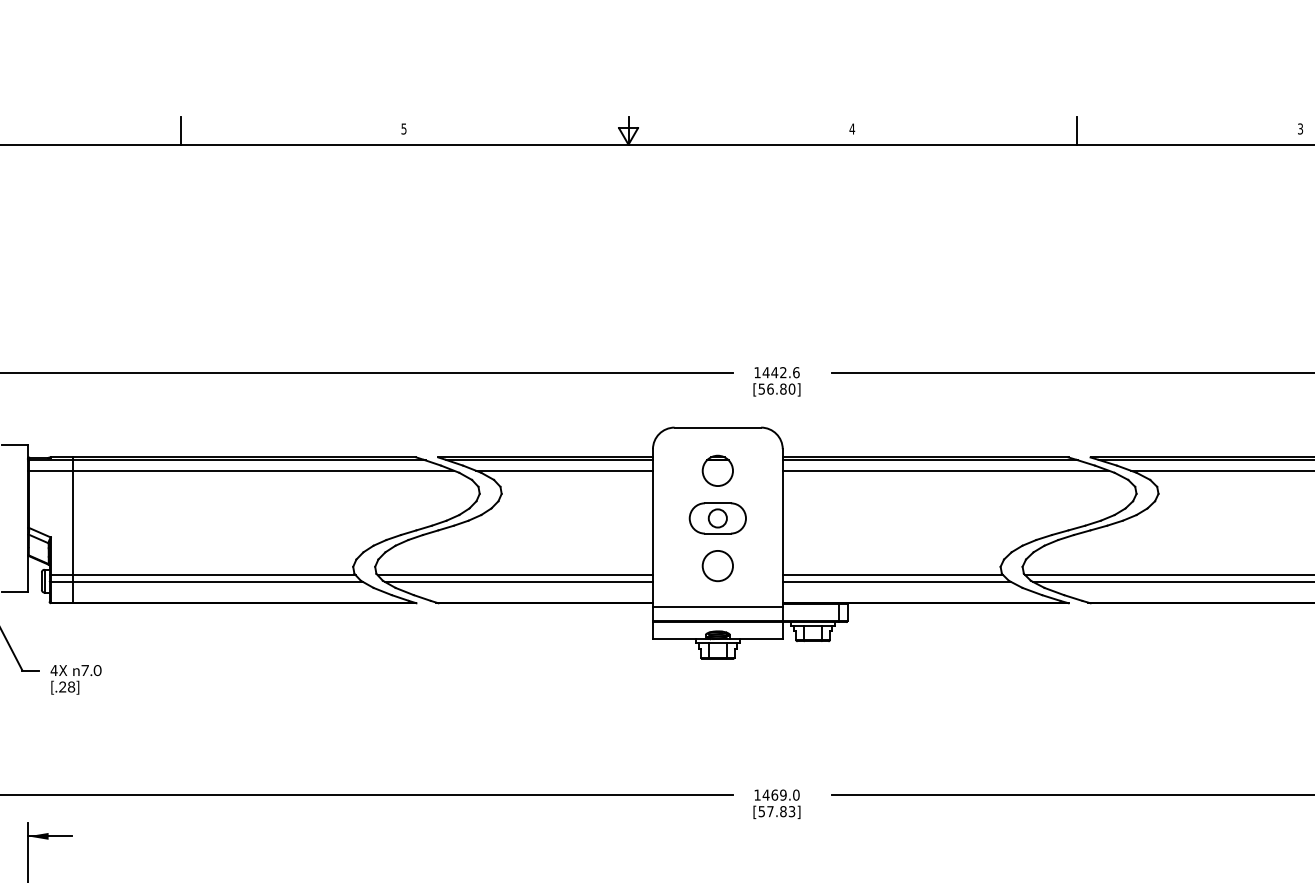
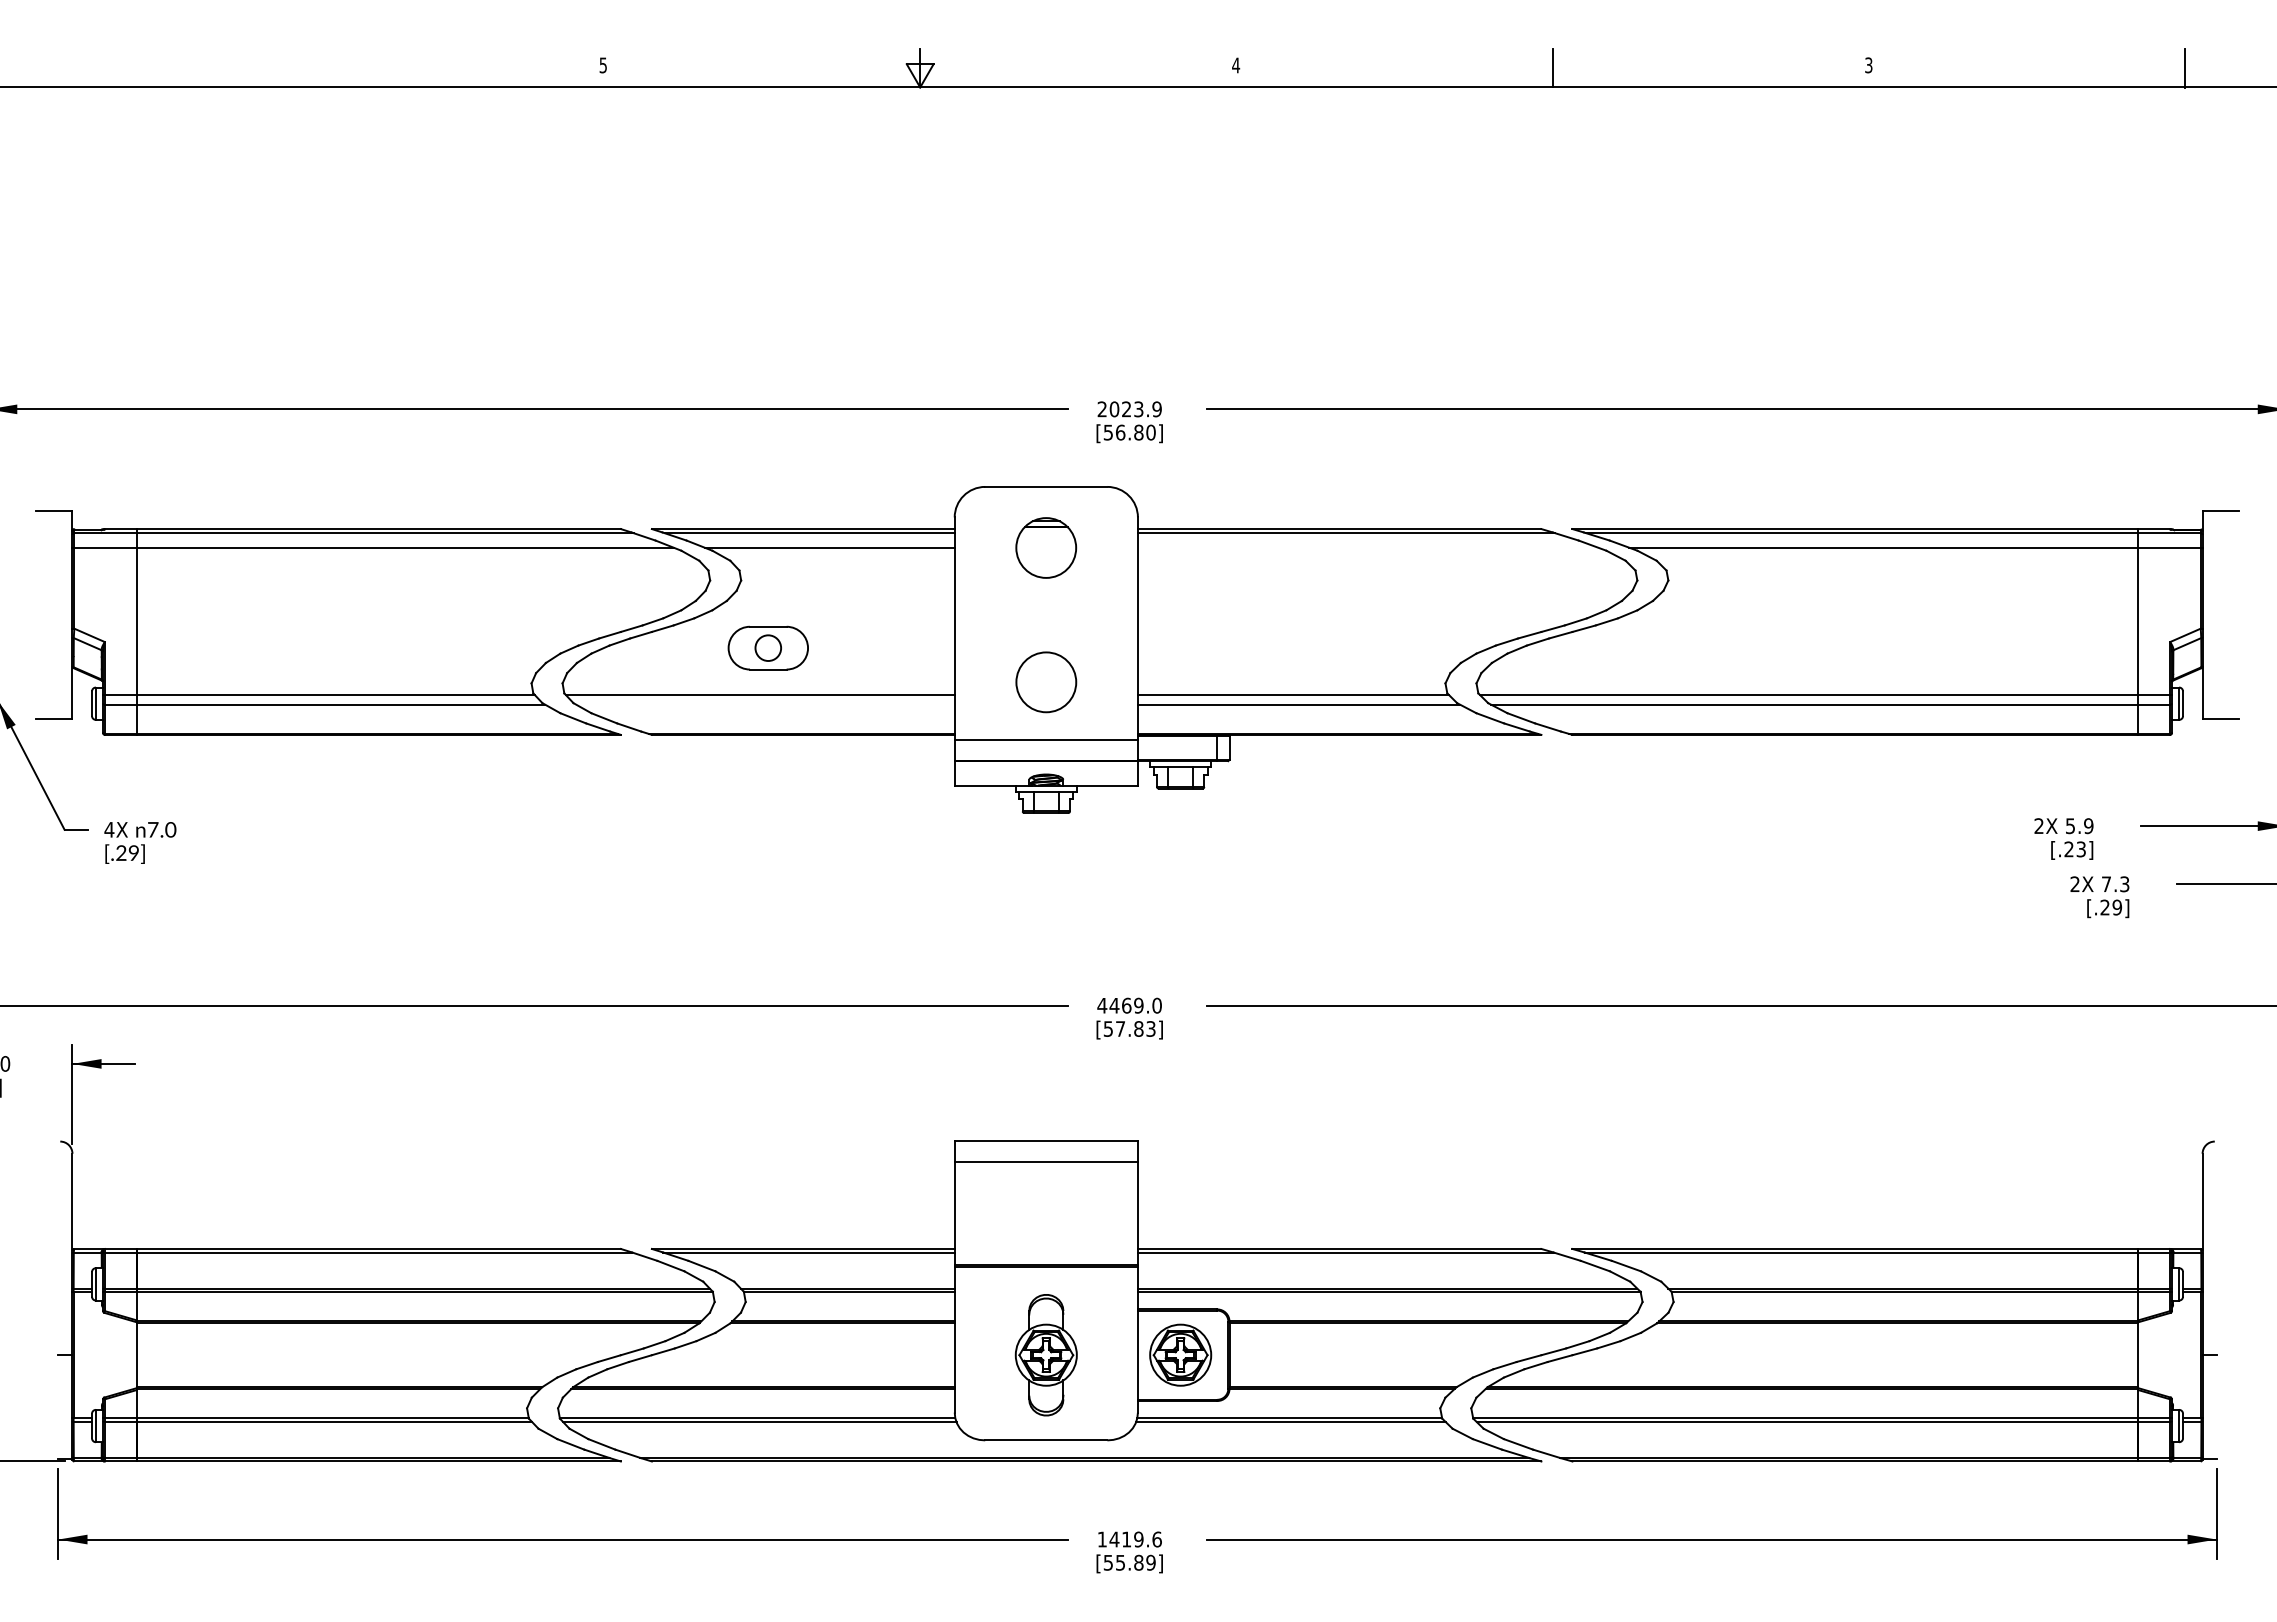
line: (181, 130) -> (288, 67), removed
text: (776, 372) -> (1129, 409), 1442.6 -> 2023.9
part: (717, 470) -> (1046, 547), size x1.4
line: (945, 470) -> (1367, 547), removed
part: (717, 517) -> (767, 647), moved
circle: (717, 565) -> (1045, 681), size x1.4
line: (518, 581) -> (765, 704), removed
text: (71, 687) -> (133, 853), [.28] -> [.29]
text: (757, 794) -> (1102, 1005), 1469.0 -> 4469.0

